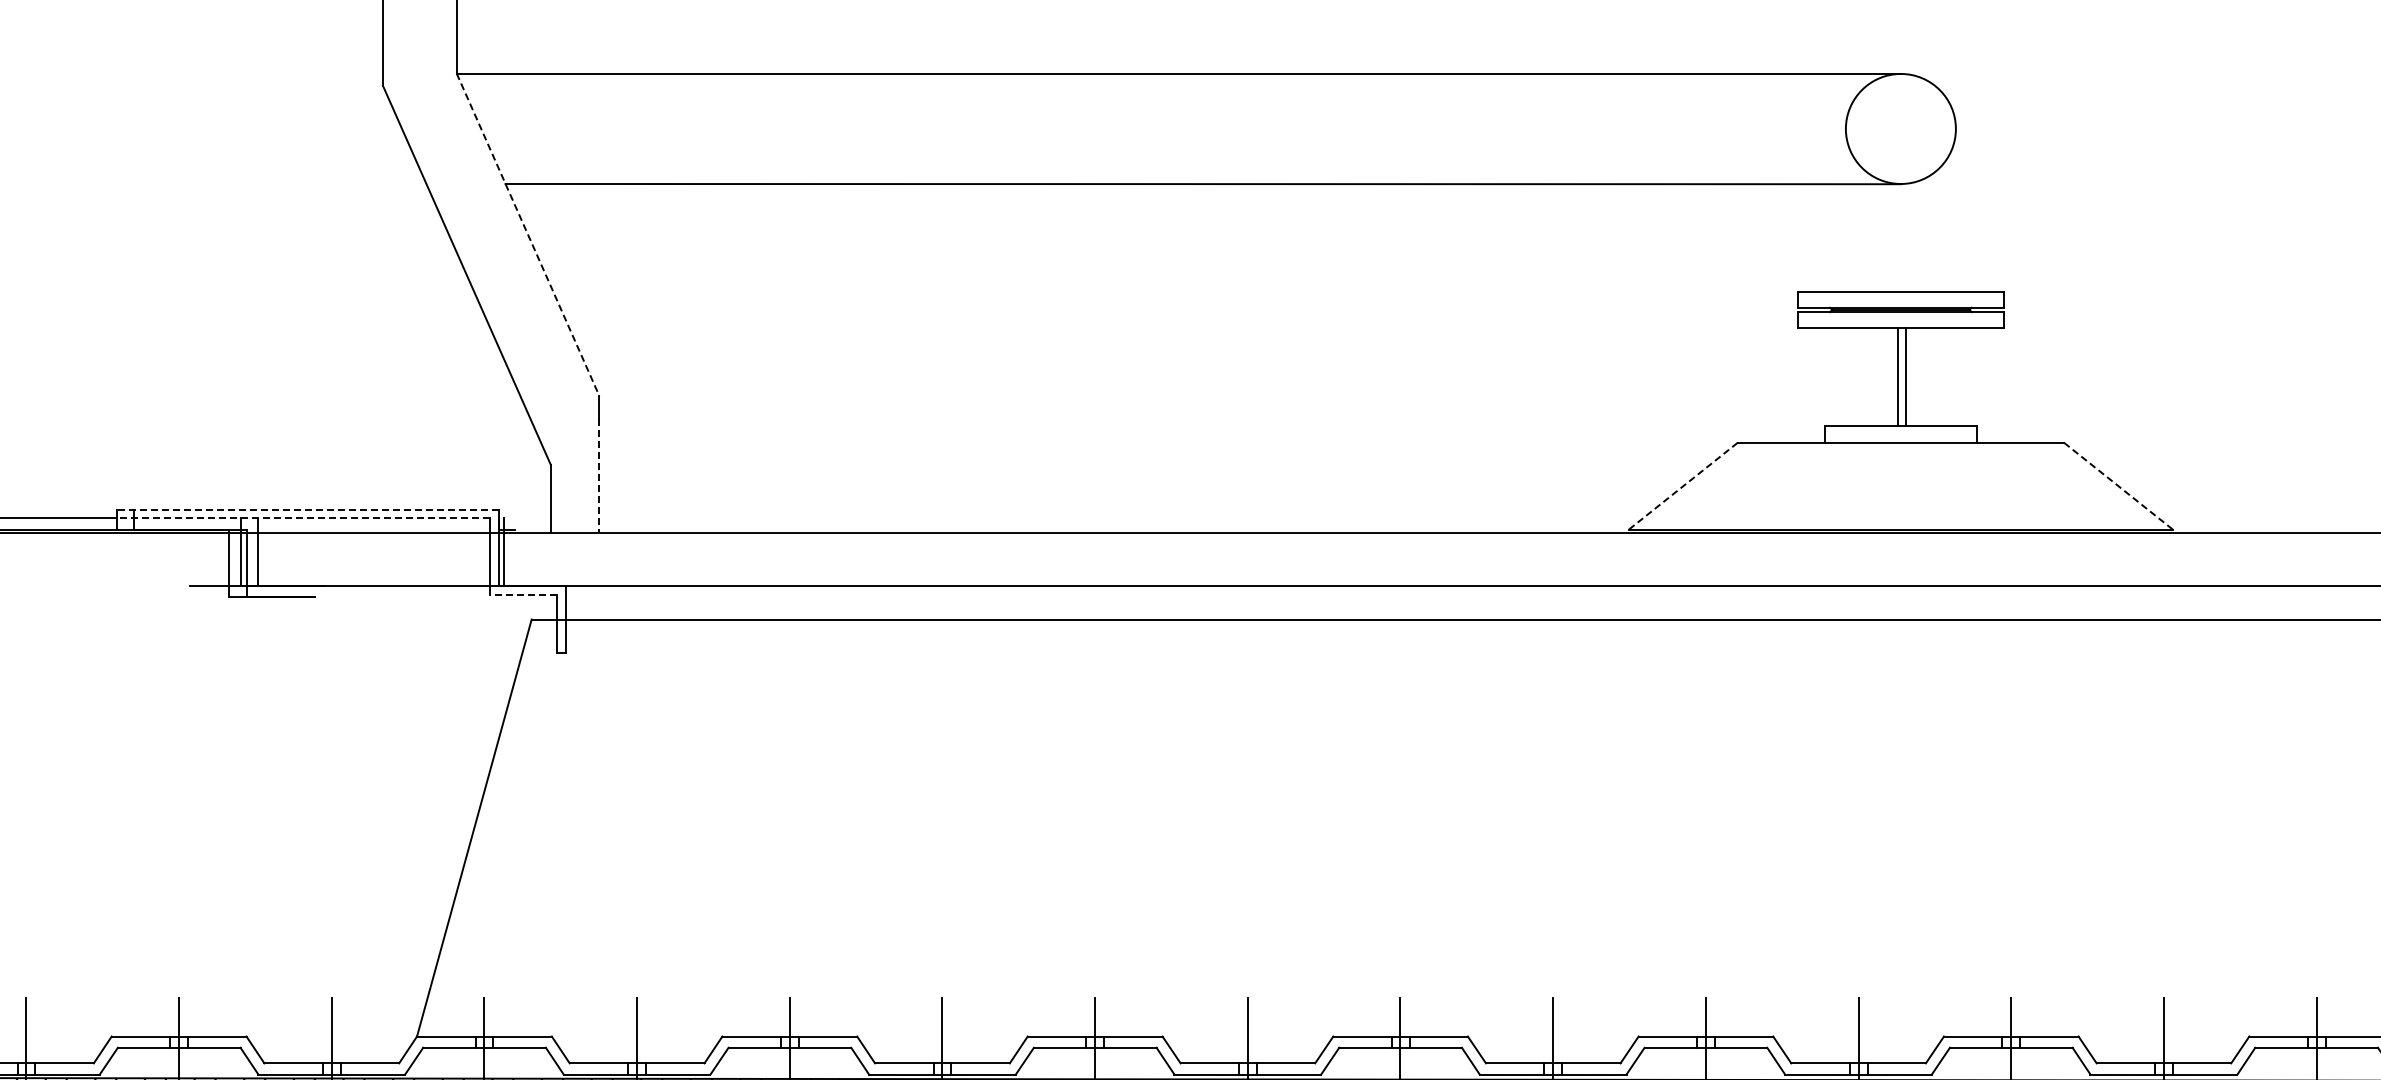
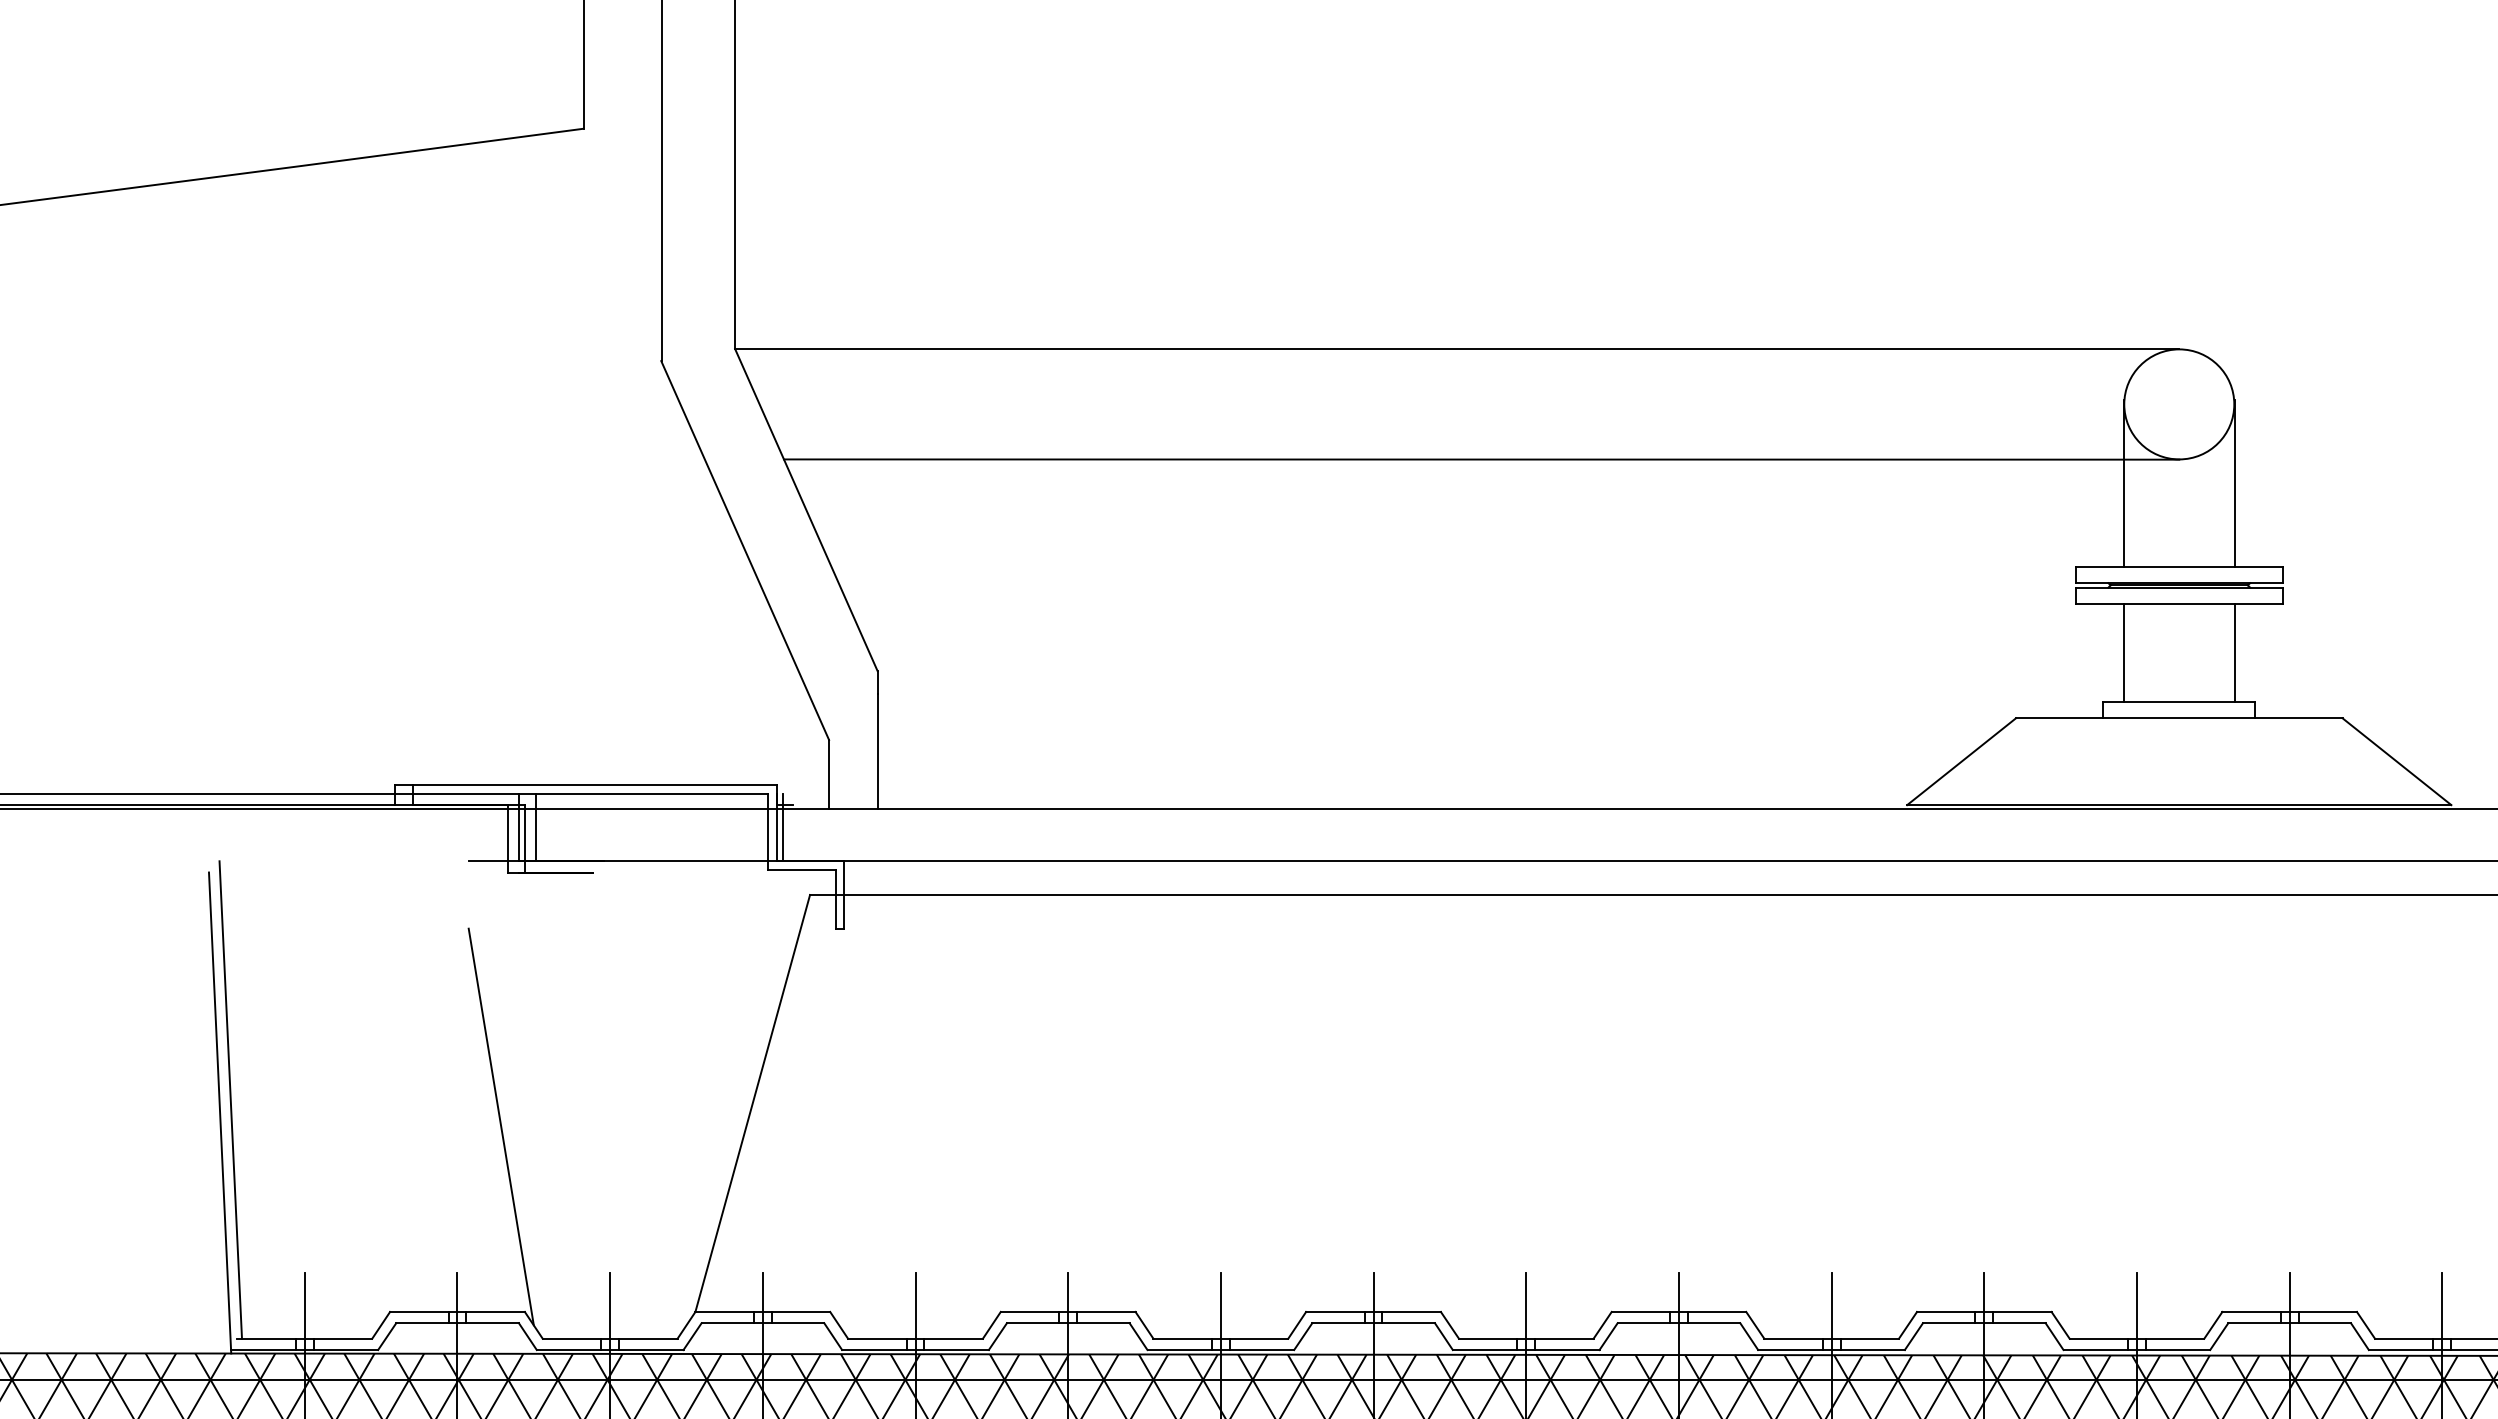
line: (1846, 207) -> (2124, 482), added
line: (1956, 207) -> (2234, 482), added
line: (528, 235) -> (806, 510), dashed -> solid
line: (1898, 377) -> (2234, 652), moved
line: (1906, 377) -> (2124, 652), moved
line: (599, 476) -> (877, 751), dashed -> solid
line: (1683, 486) -> (1961, 761), dashed -> solid
line: (2118, 486) -> (2396, 761), dashed -> solid
line: (308, 509) -> (586, 784), dashed -> solid
line: (303, 518) -> (581, 793), dashed -> solid
line: (523, 595) -> (801, 870), dashed -> solid
line: (222, 851) -> (500, 1126), added

